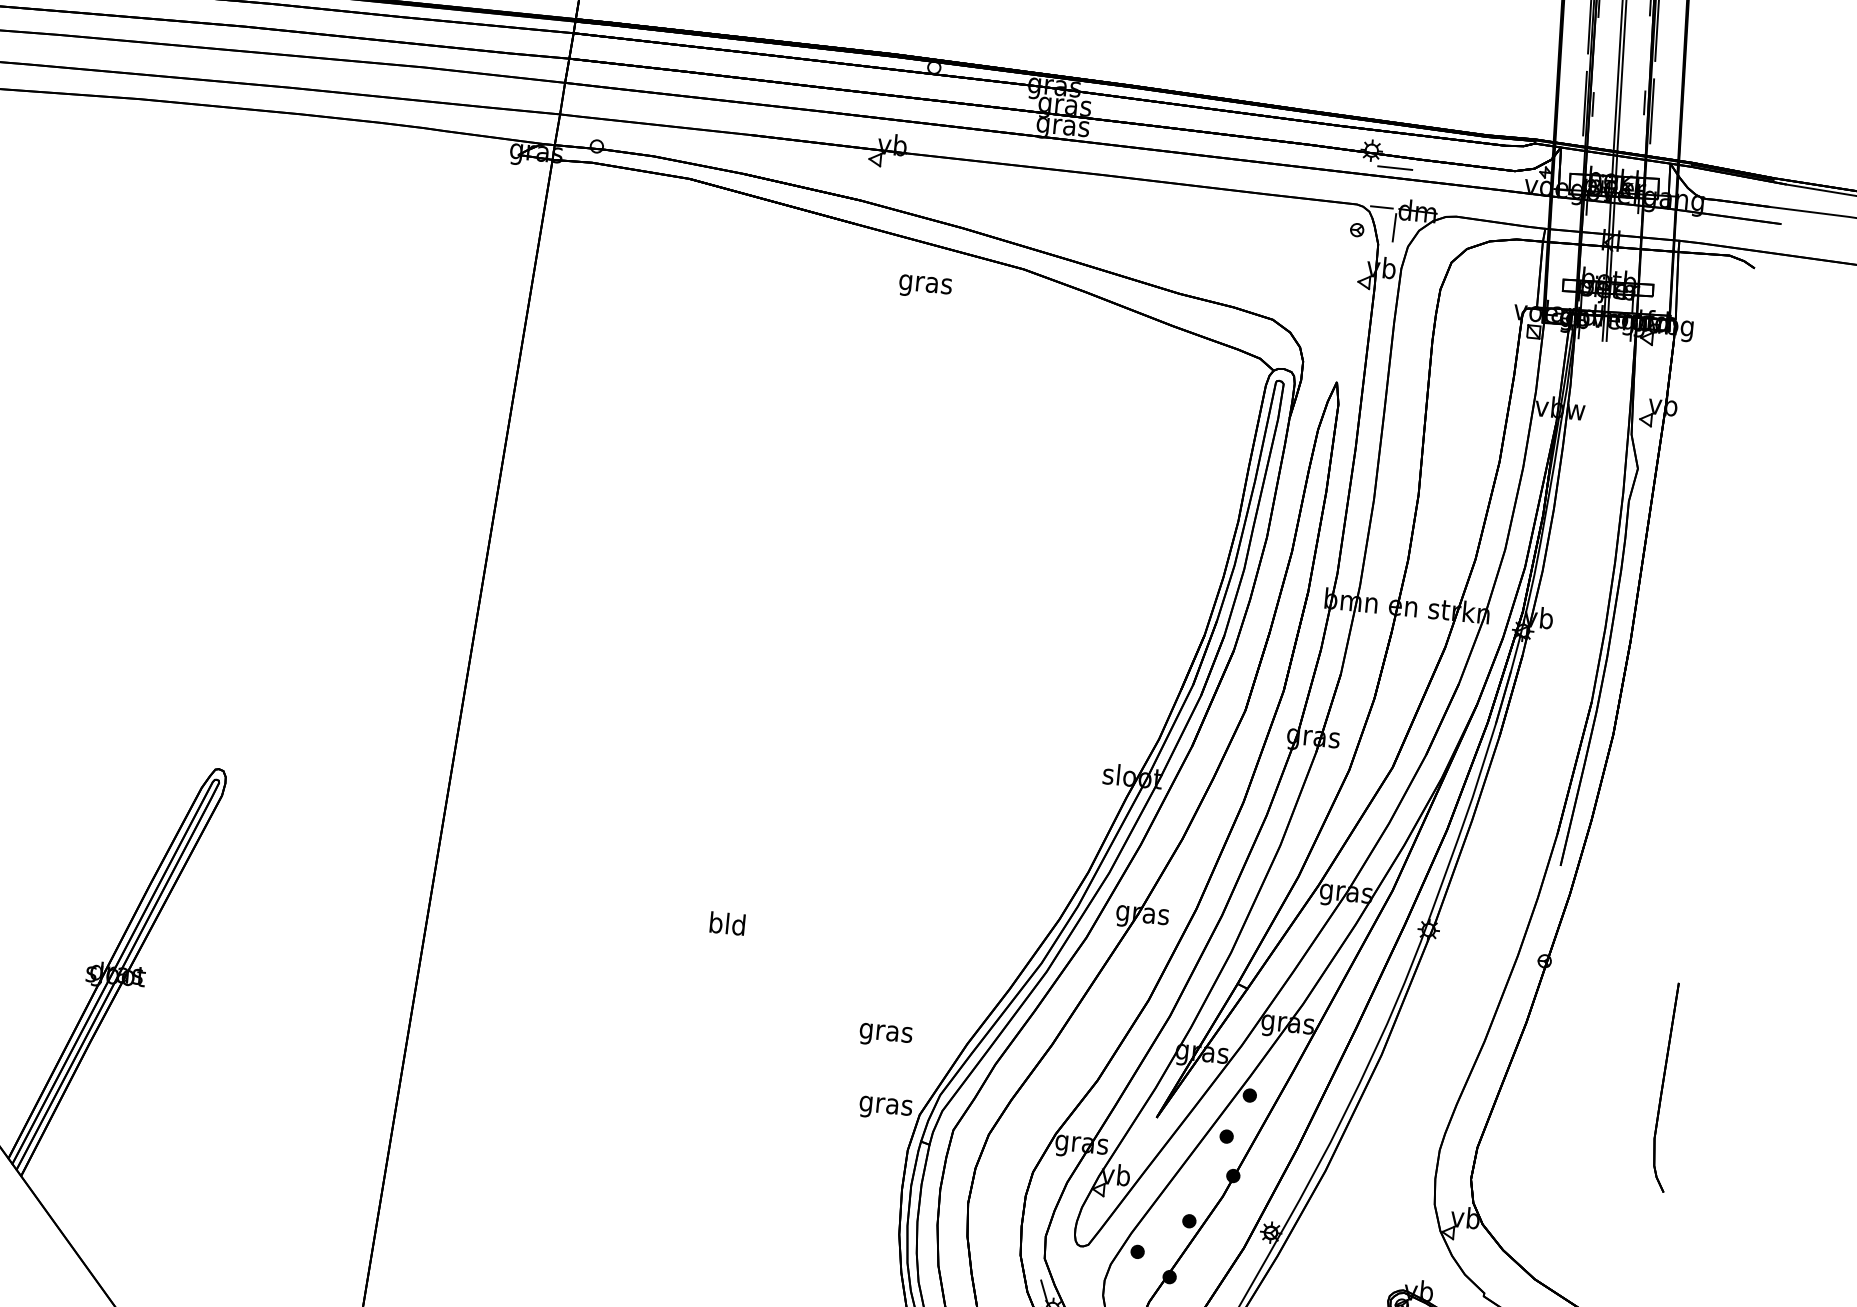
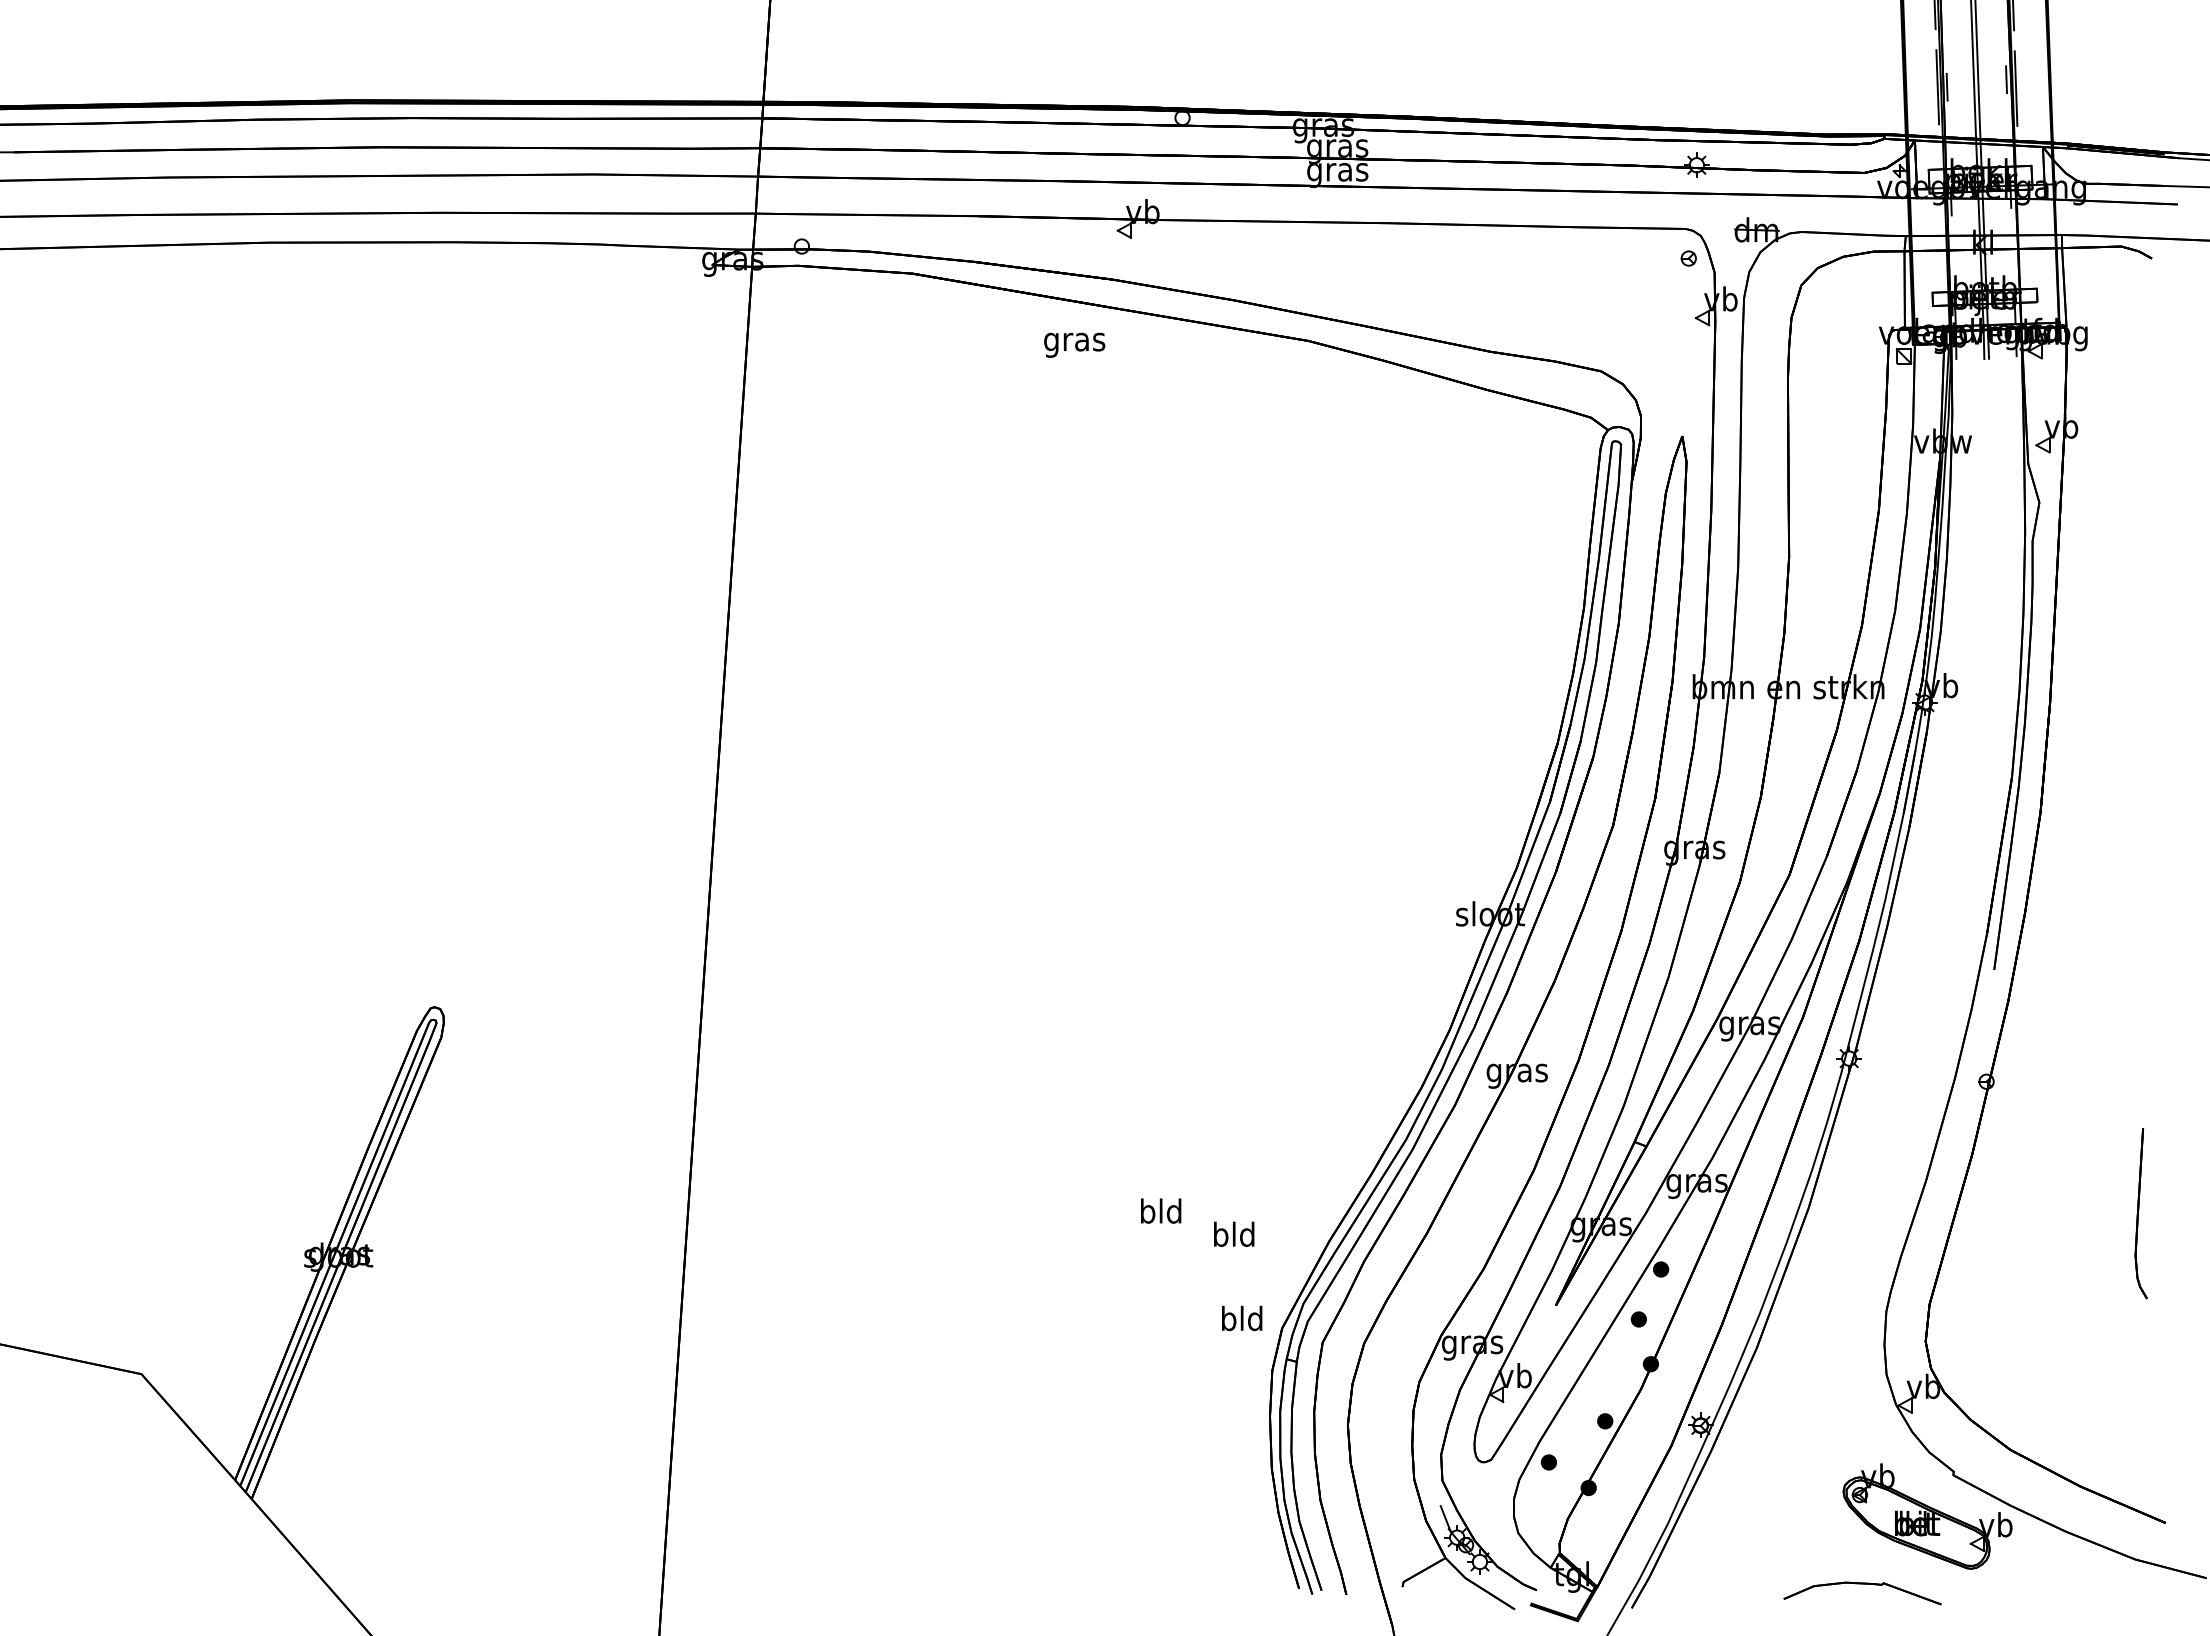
line: (1394, 167) -> (1725, 182), removed
line: (1381, 207) -> (1714, 229), removed
line: (1394, 227) -> (1731, 251), removed
text: (925, 286) -> (1074, 344), moved
text: (727, 923) -> (1161, 1210), moved
text: (885, 1032) -> (1233, 1237), gras -> bld
part: (1666, 1087) -> (2141, 1213), size x0.7
text: (885, 1105) -> (1241, 1321), gras -> bld

